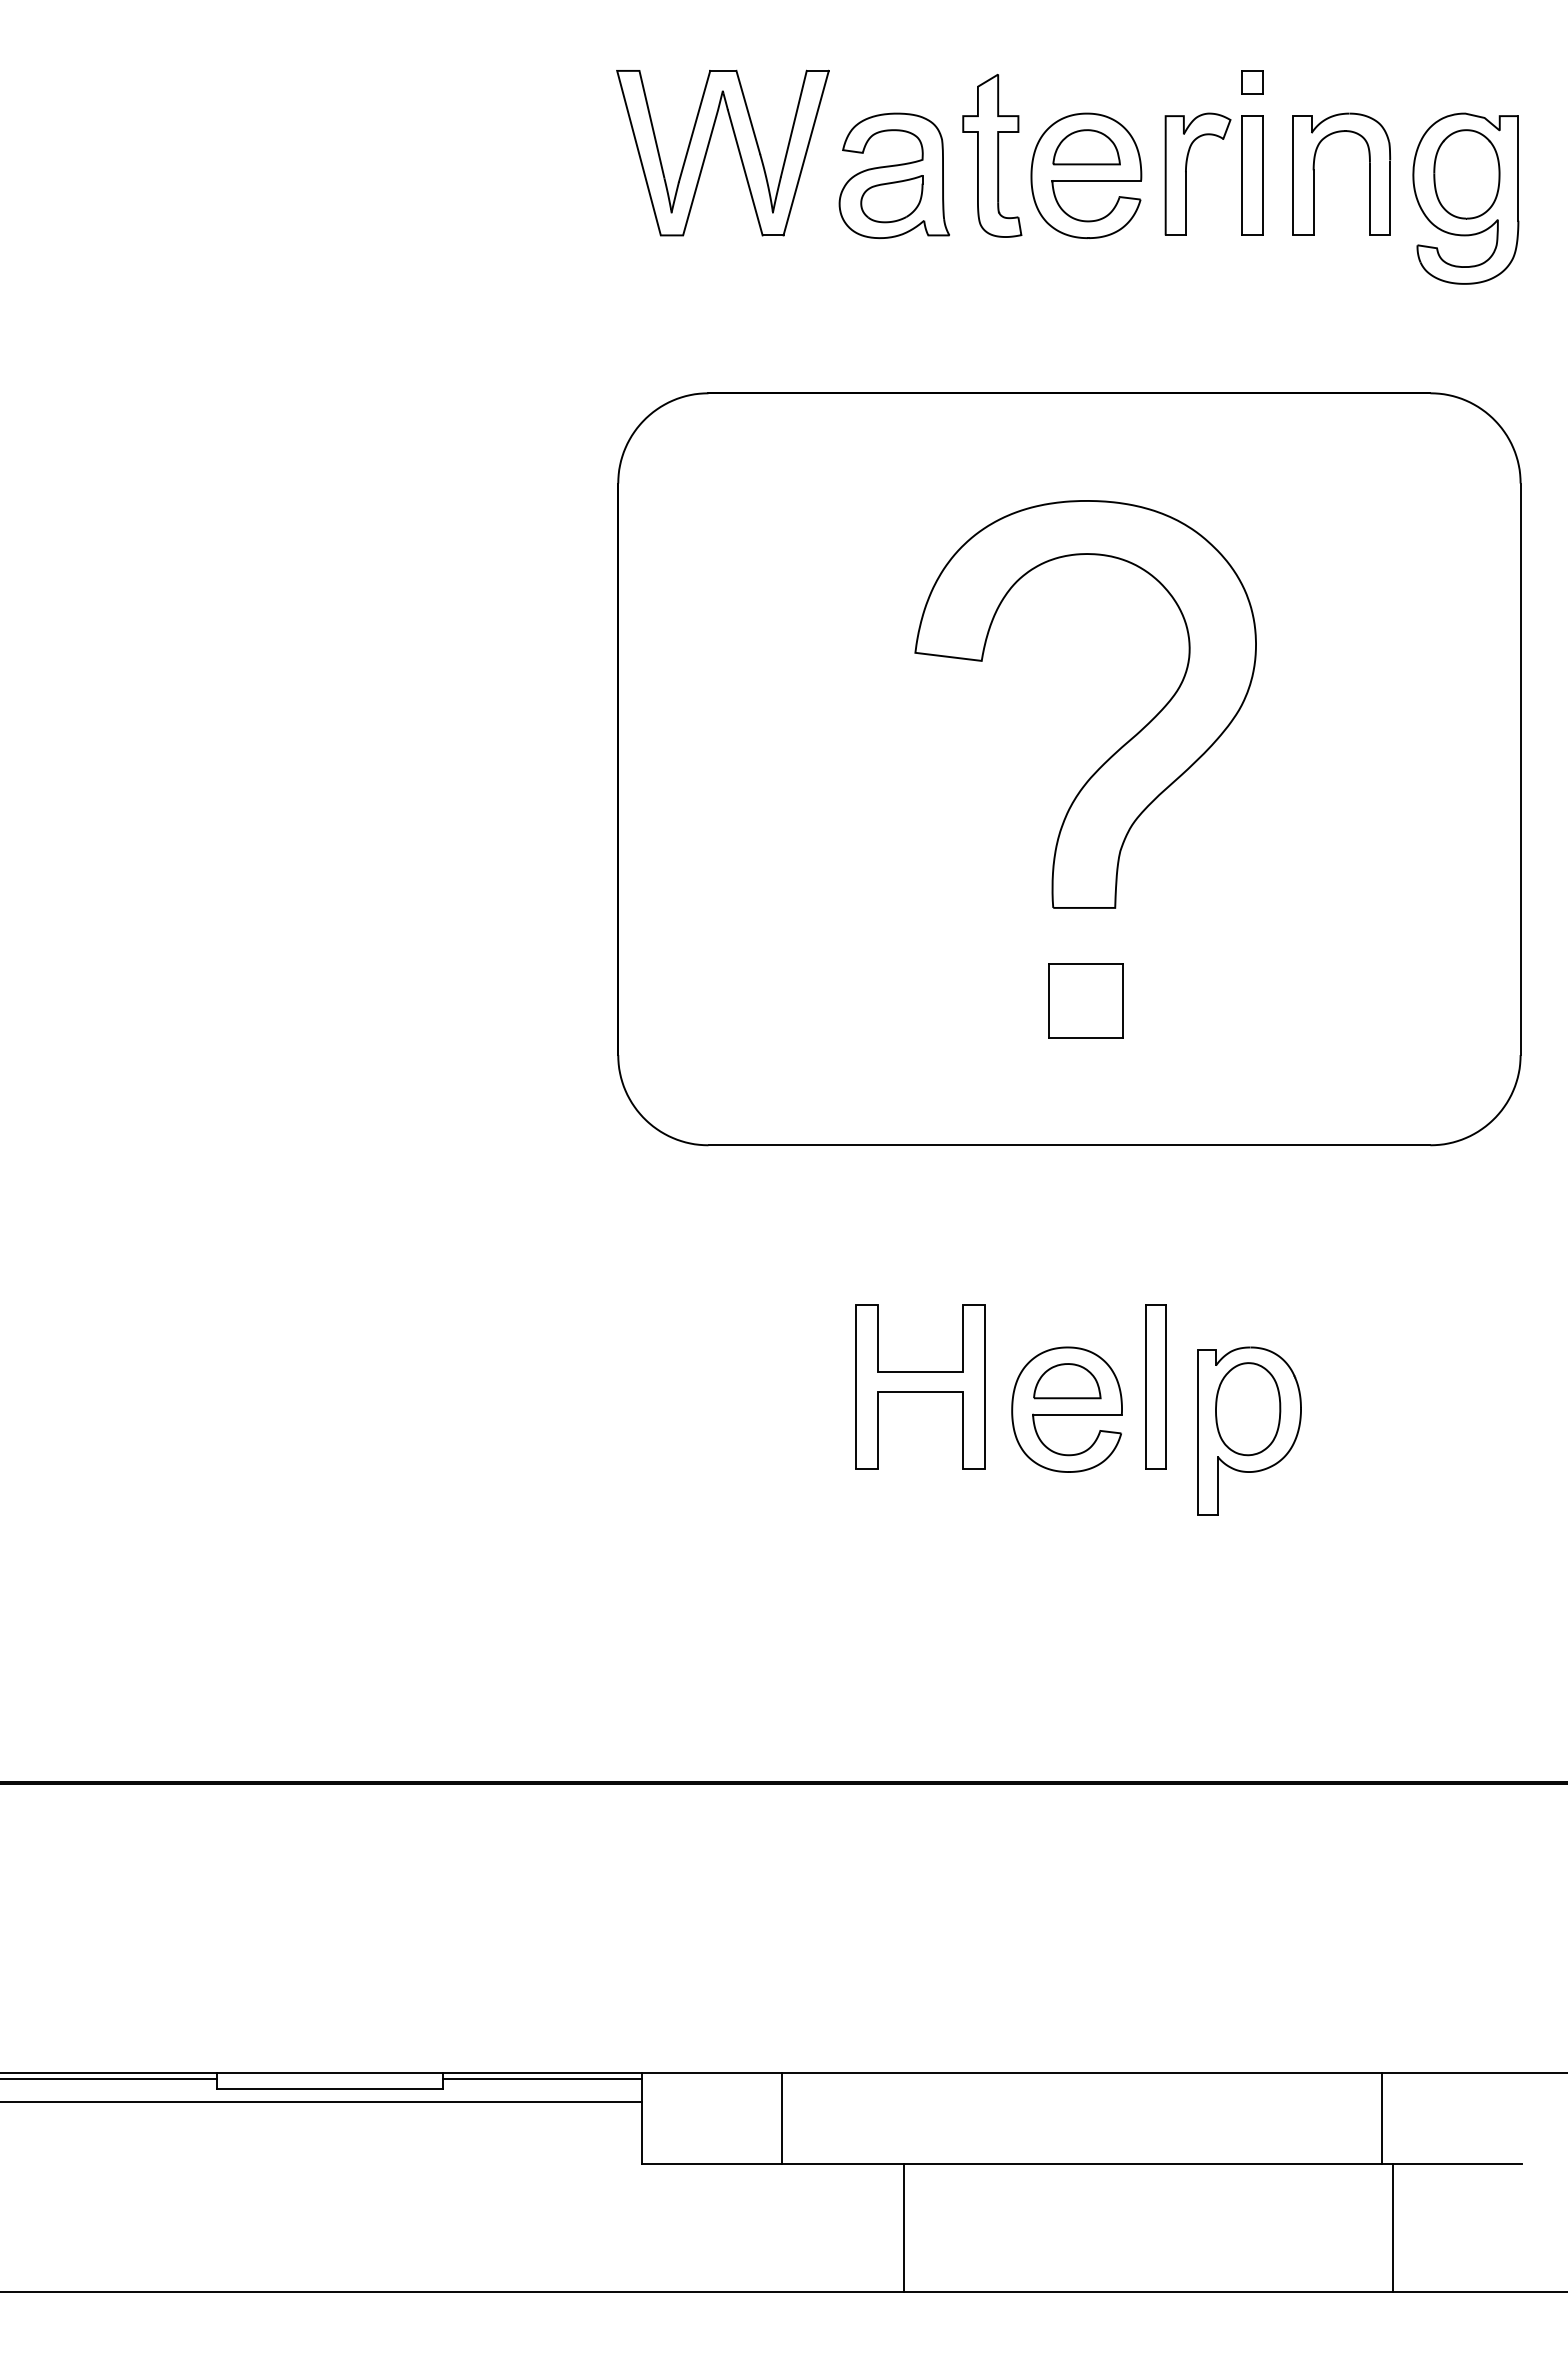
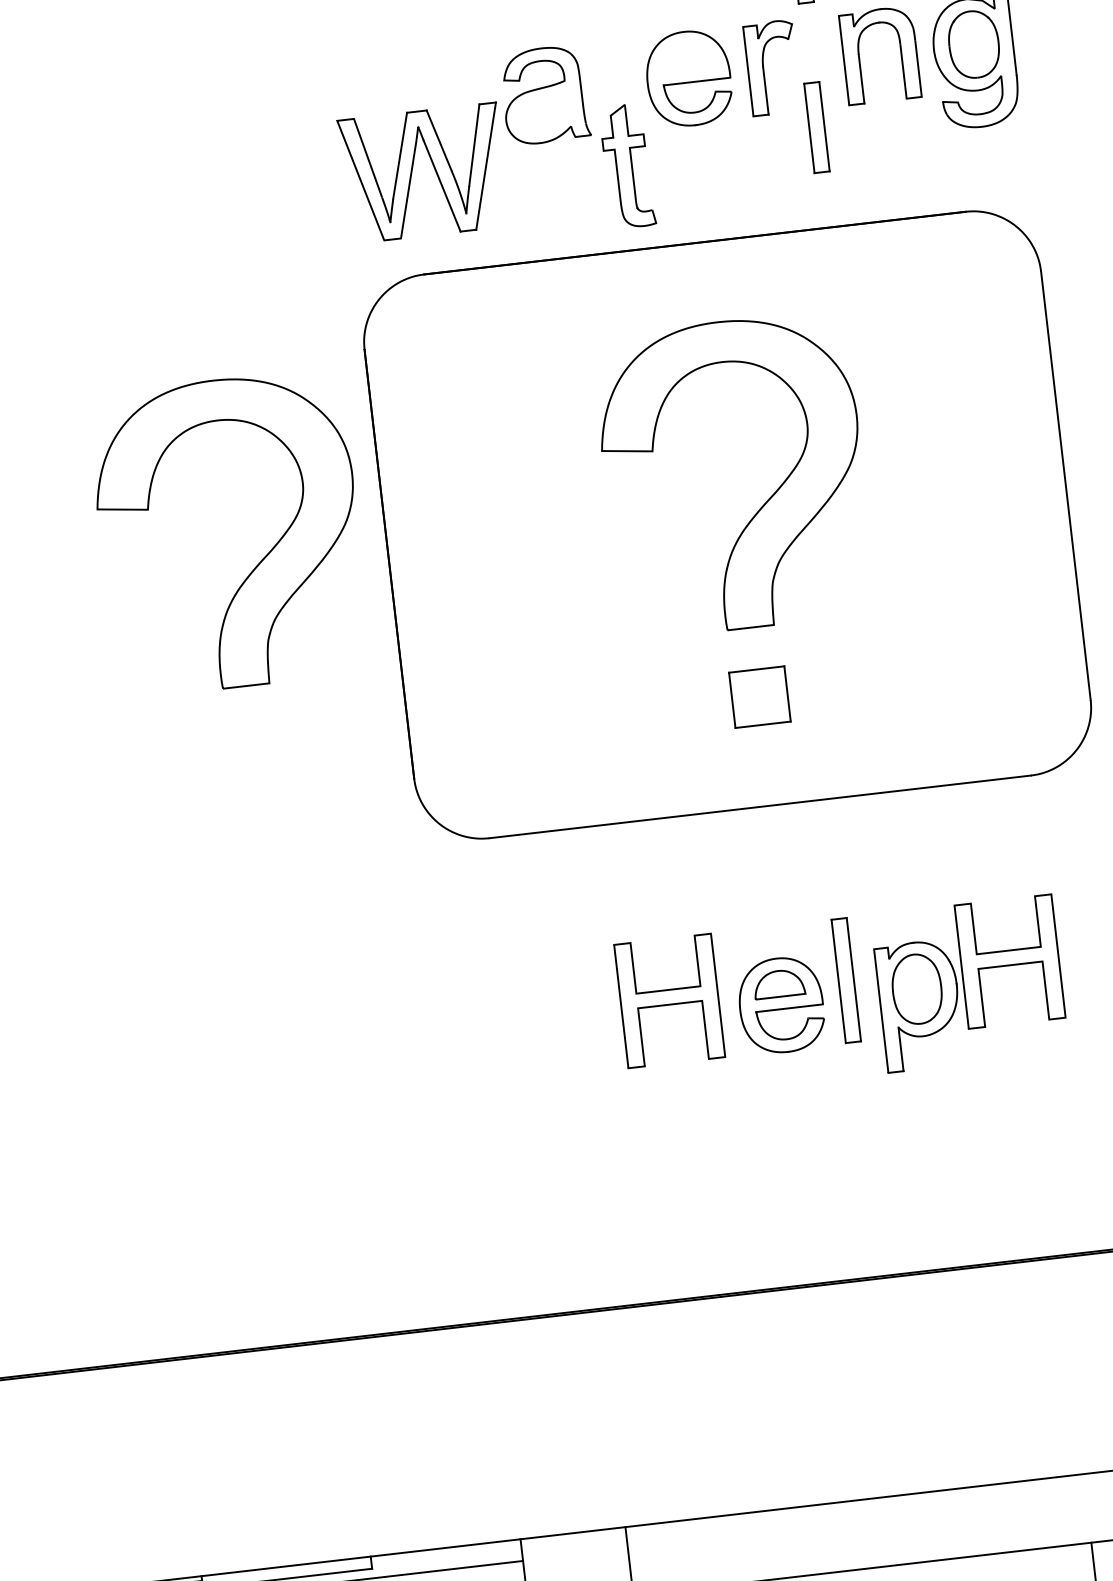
part: (1086, 147) -> (686, 57), removed
part: (708, 148) -> (412, 171), moved
part: (992, 155) -> (627, 165), moved
part: (1252, 175) -> (816, 127), moved
part: (891, 199) -> (544, 113), removed
part: (451, 743) -> (262, 559), added
part: (1374, 1386) -> (1009, 961), added
line: (542, 2079) -> (446, 1552), removed
line: (1381, 2118) -> (1078, 1509), removed

